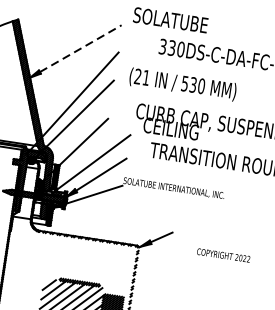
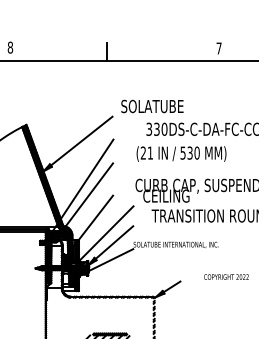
line: (81, 48) -> (82, 140), dashed -> solid
text: (183, 83) -> (181, 153), moved
text: (223, 254) -> (226, 276), moved

